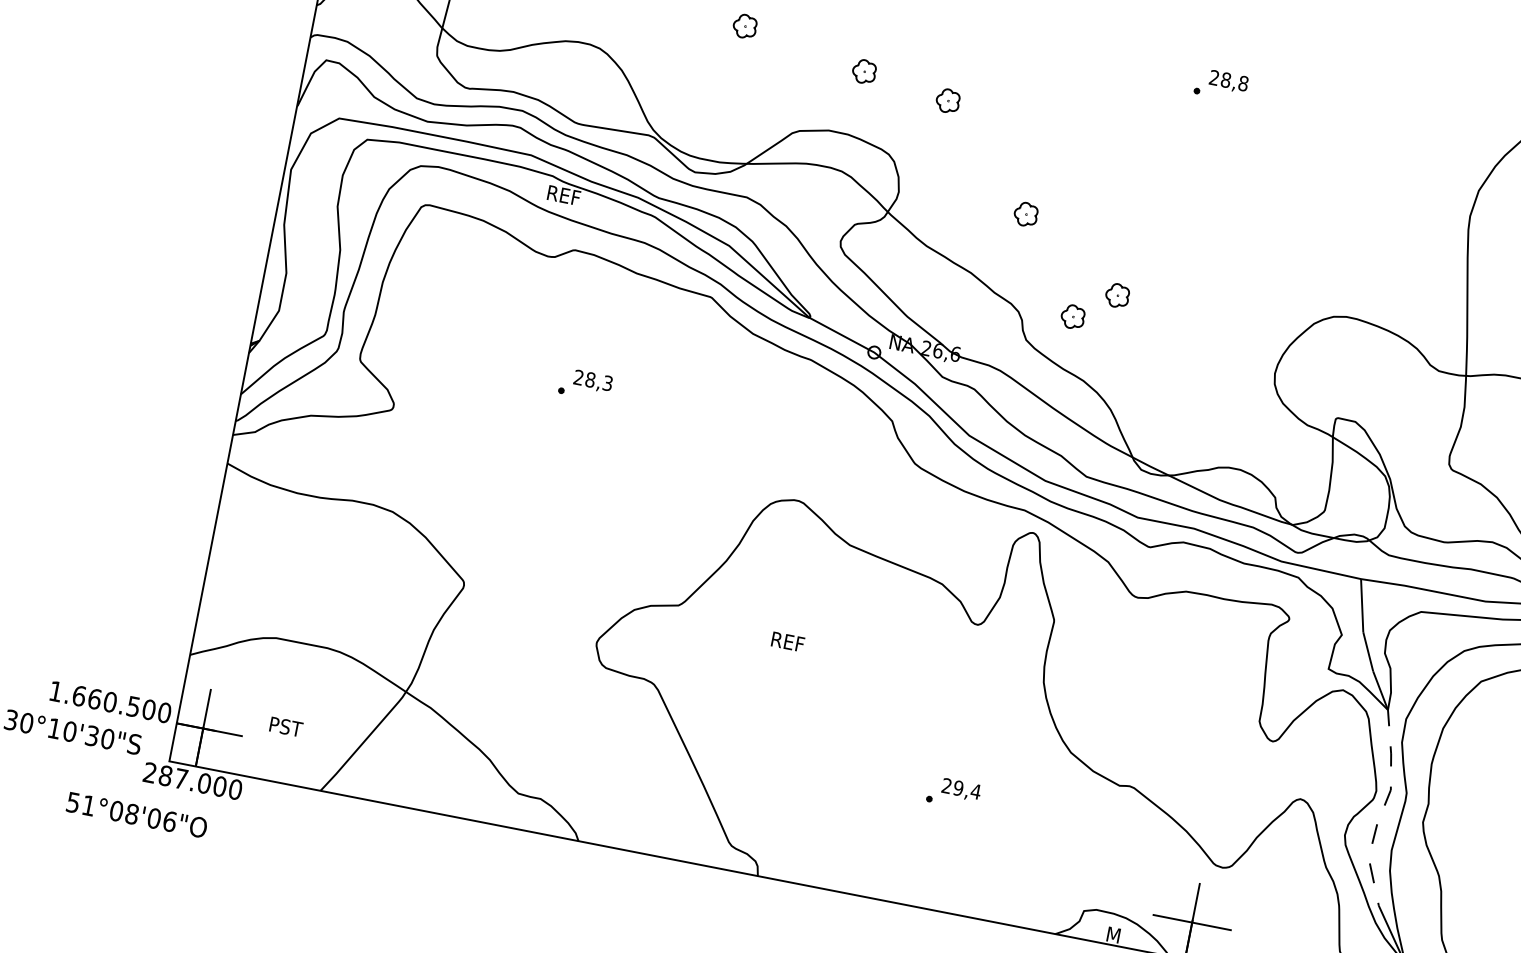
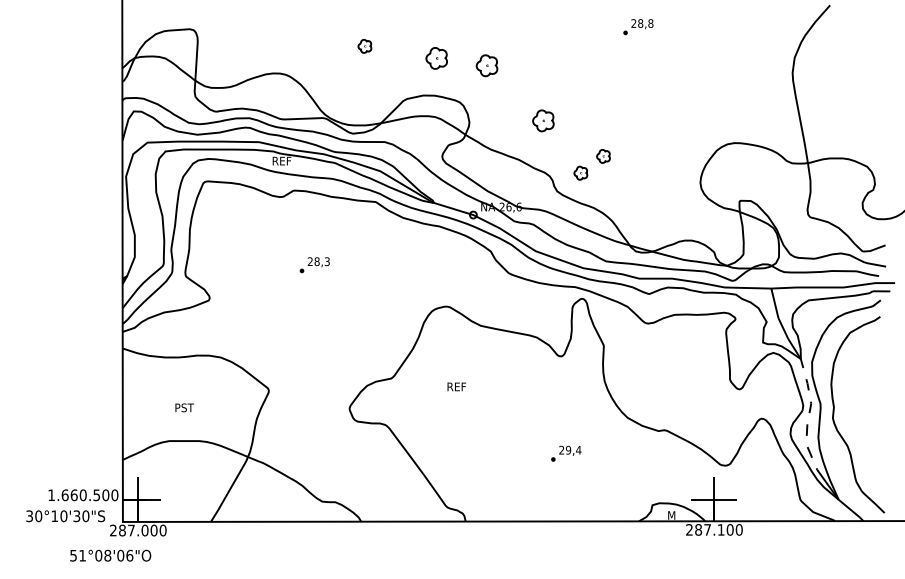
part: (863, 71) -> (436, 58), size x1.6
part: (947, 100) -> (486, 65), size x1.6
part: (1024, 213) -> (542, 120), size x1.6
text: (286, 726) -> (184, 407), moved

